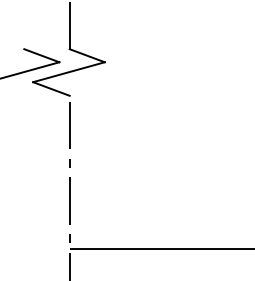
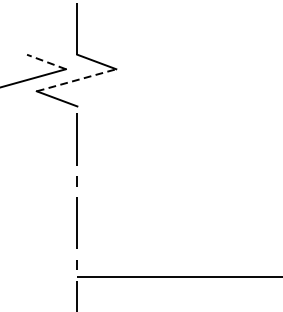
line: (41, 55) -> (46, 61), solid -> dashed
line: (69, 72) -> (77, 80), solid -> dashed

